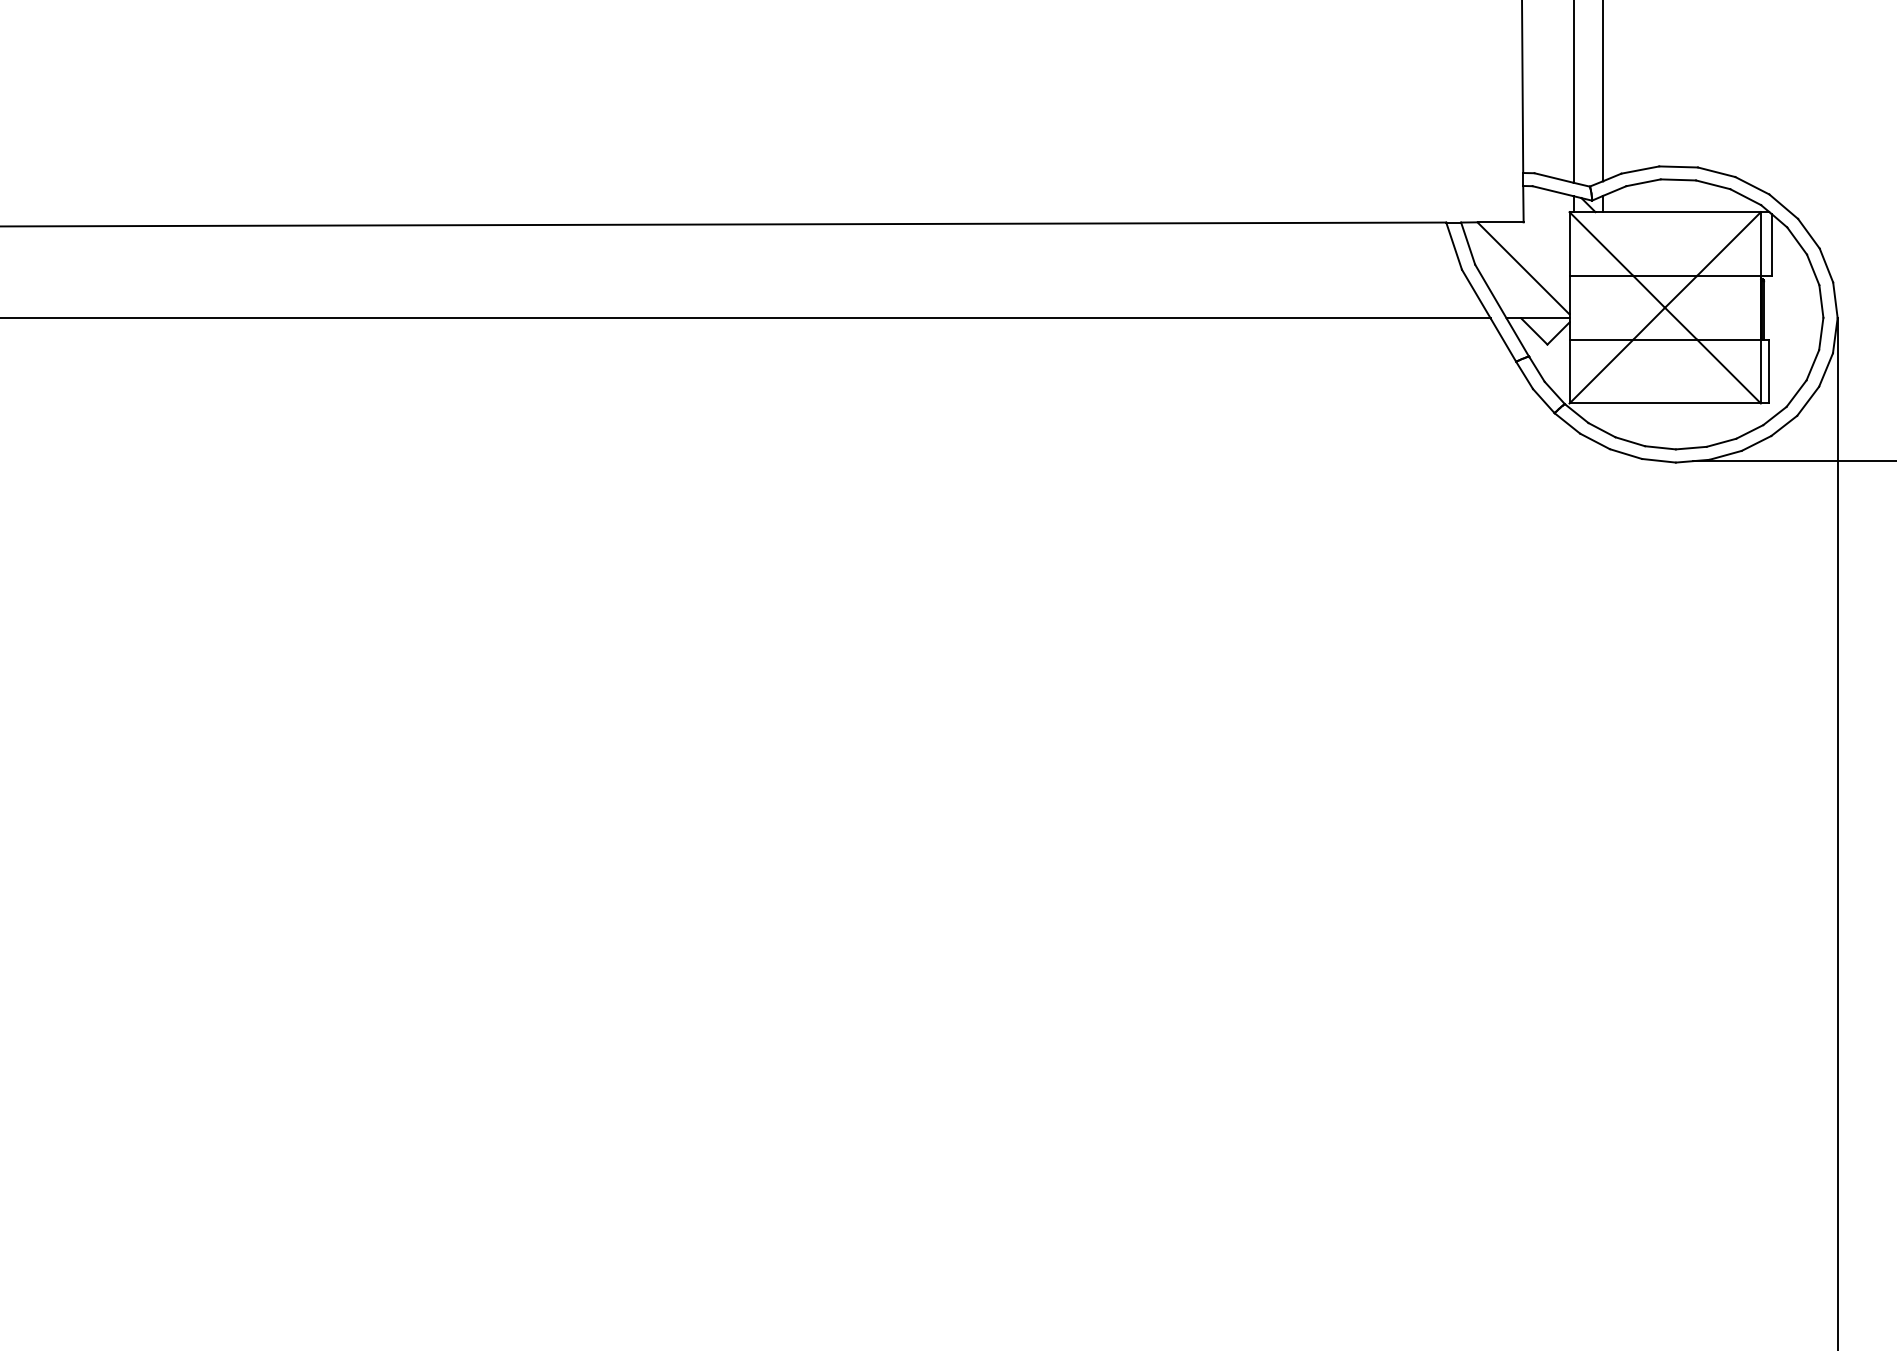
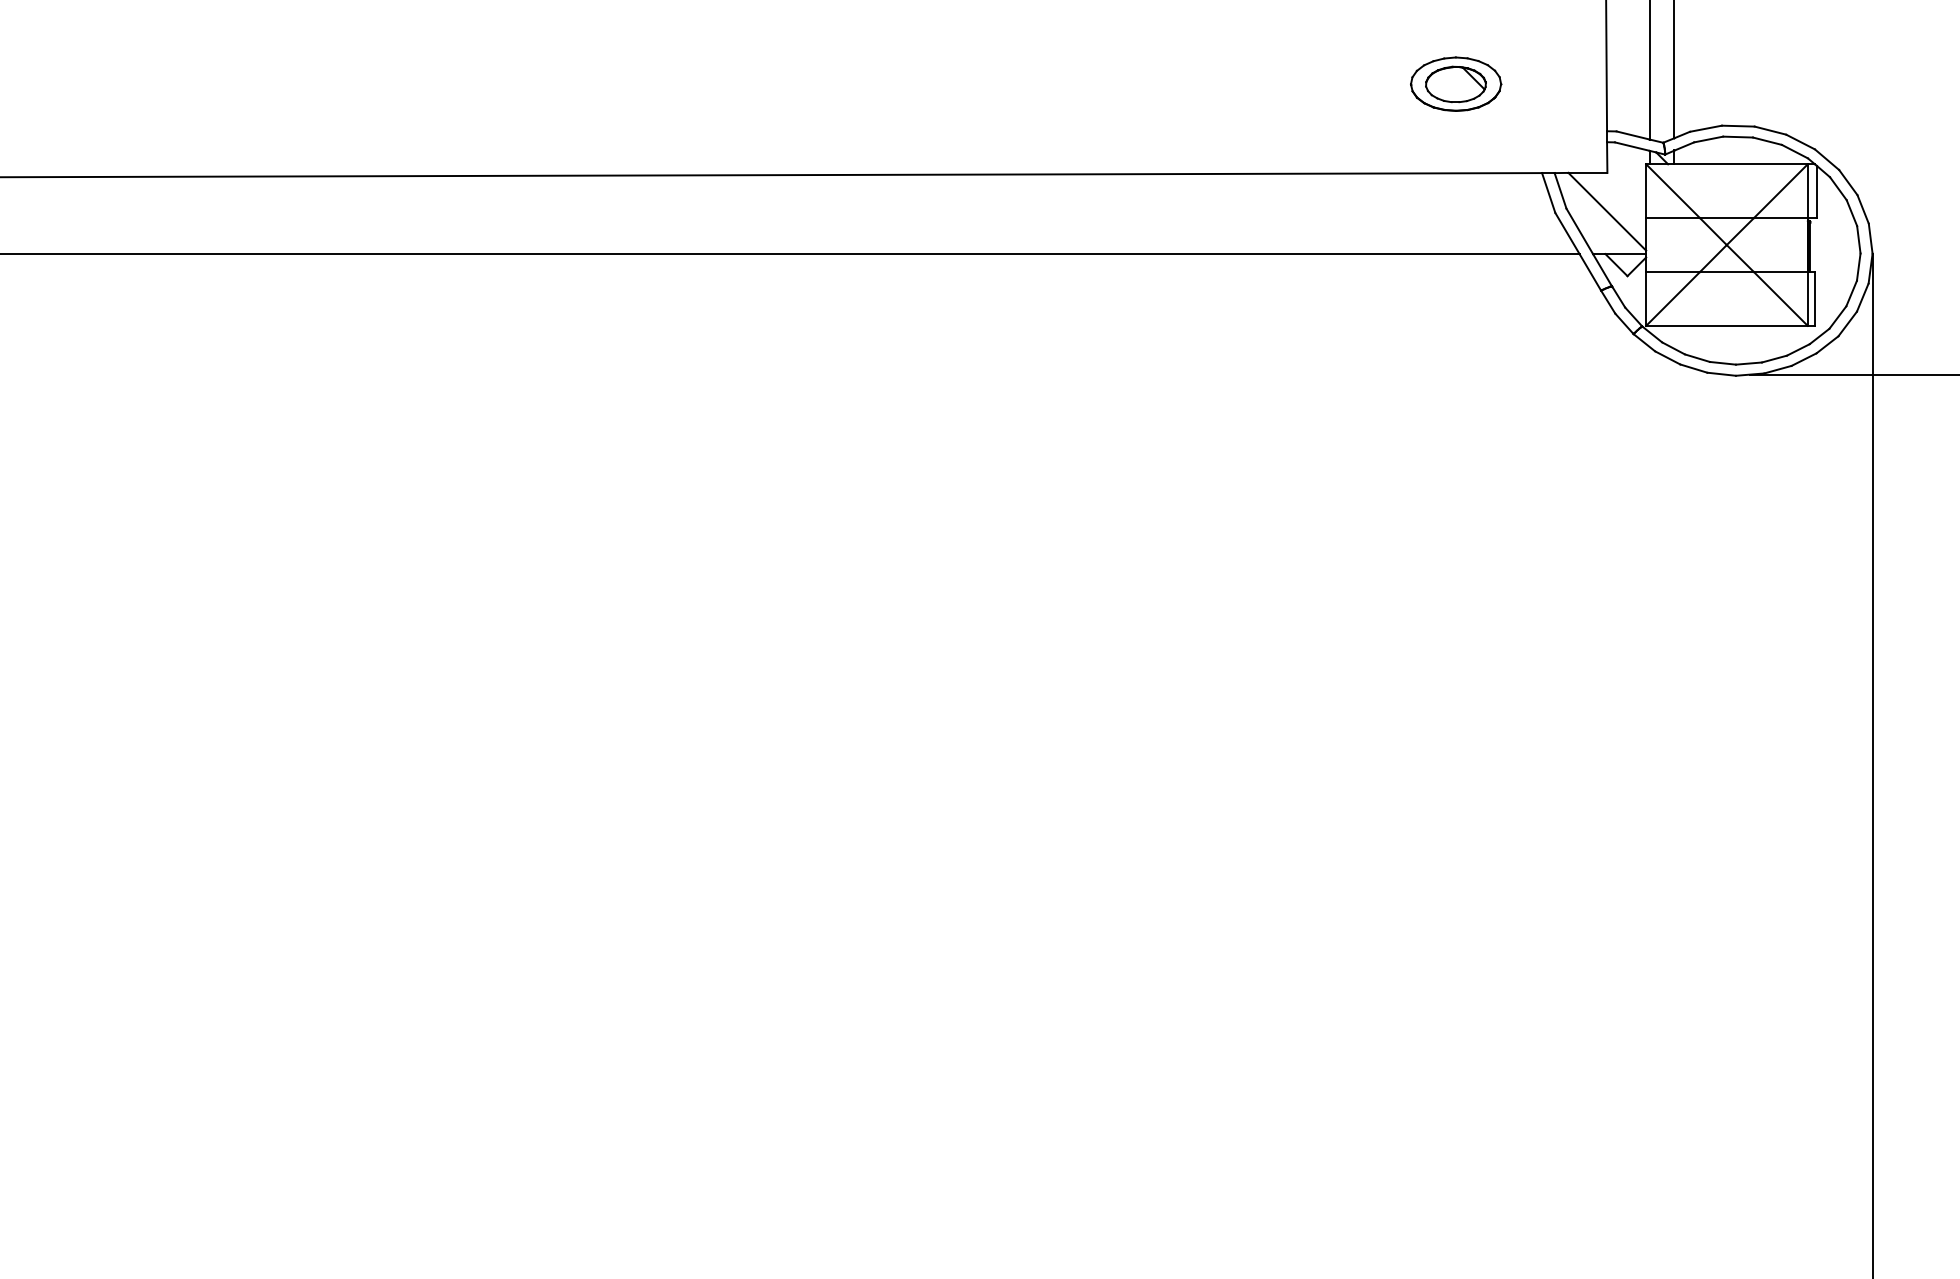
part: (1344, 116) -> (1456, 83), added

